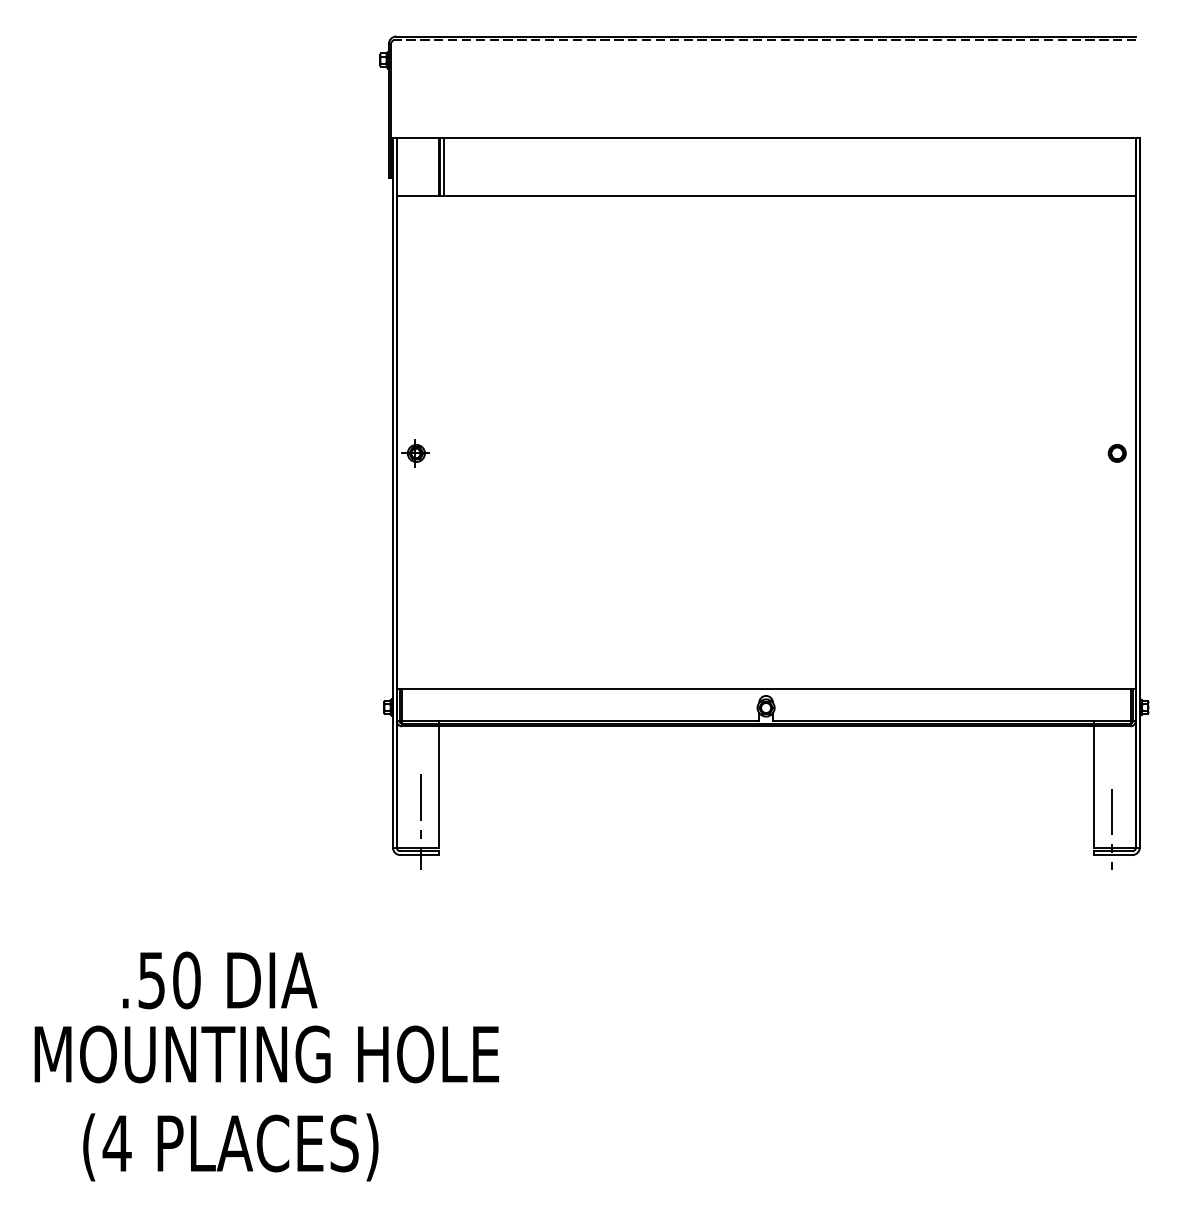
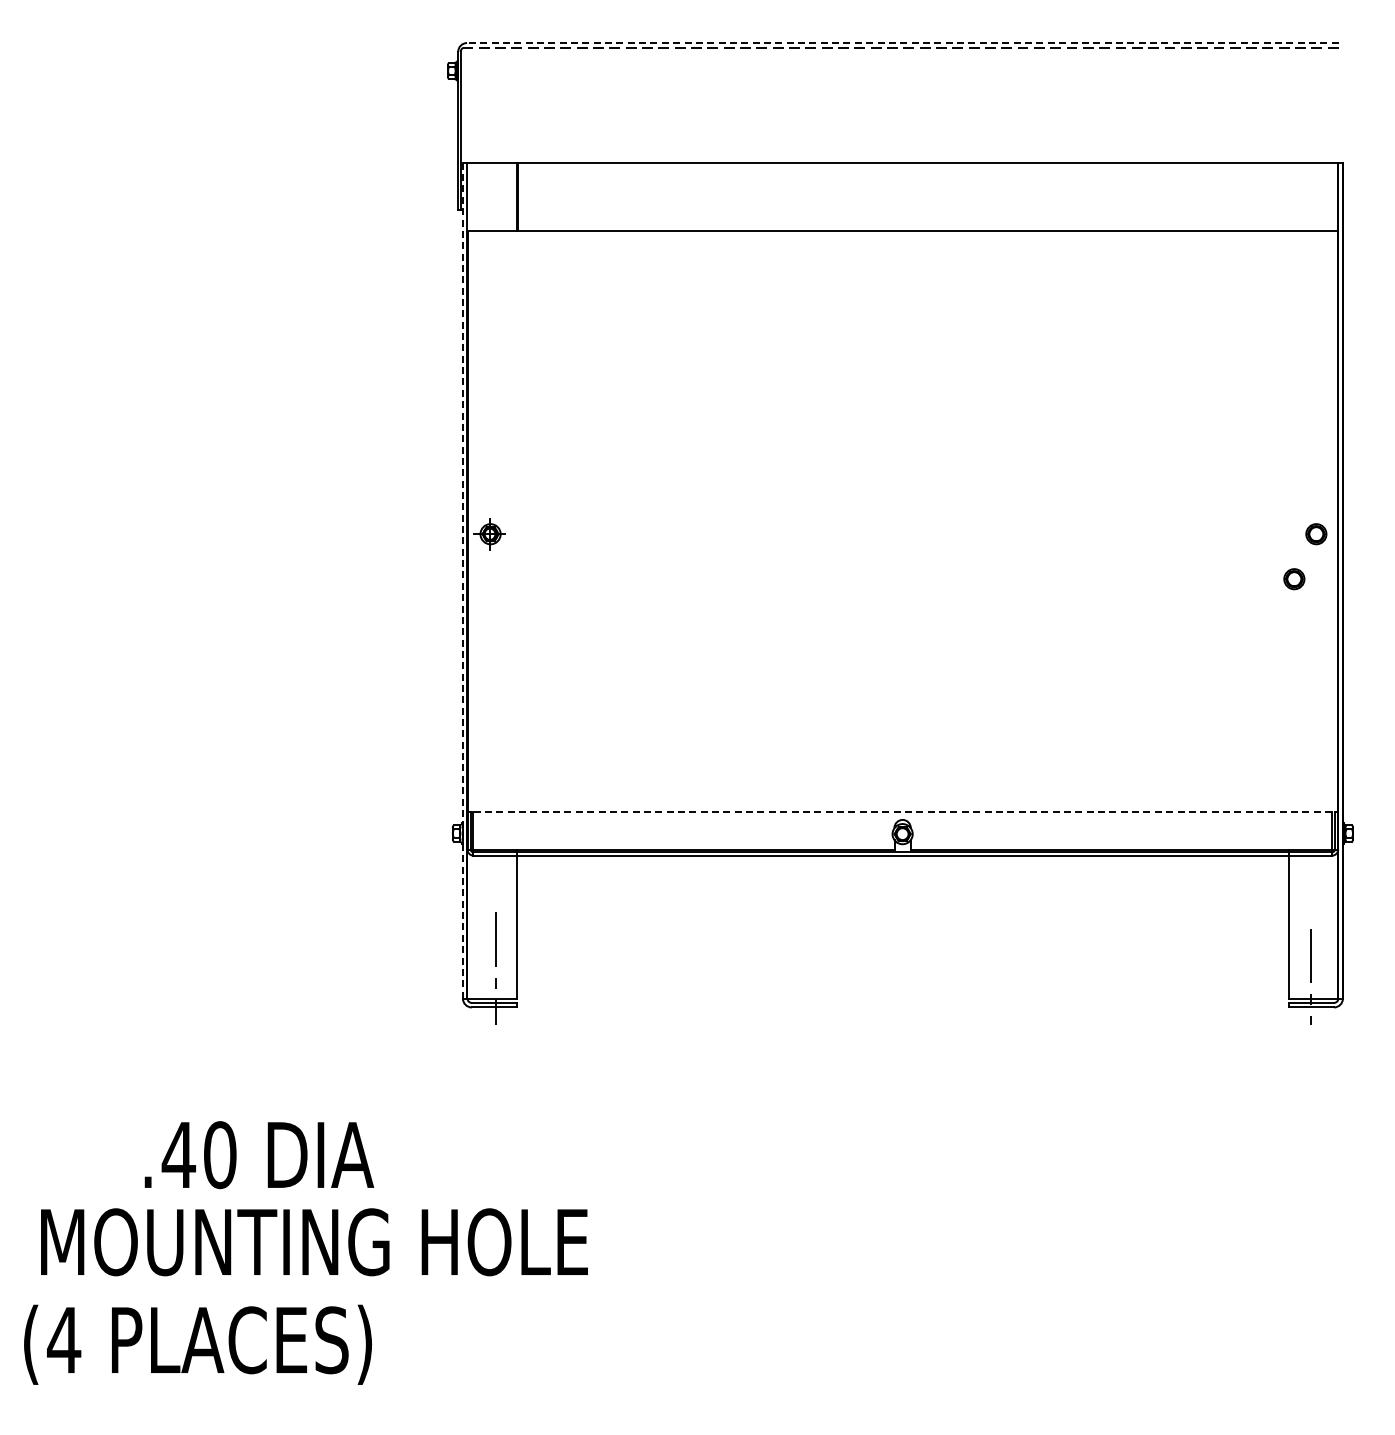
line: (766, 36) -> (902, 43), solid -> dashed
line: (443, 166) -> (522, 196), removed
part: (1098, 491) -> (1294, 579), added
line: (392, 492) -> (462, 580), solid -> dashed
line: (766, 689) -> (902, 812), solid -> dashed
text: (151, 980) -> (178, 1155), .50 -> .40
text: (230, 1147) -> (197, 1344), moved

